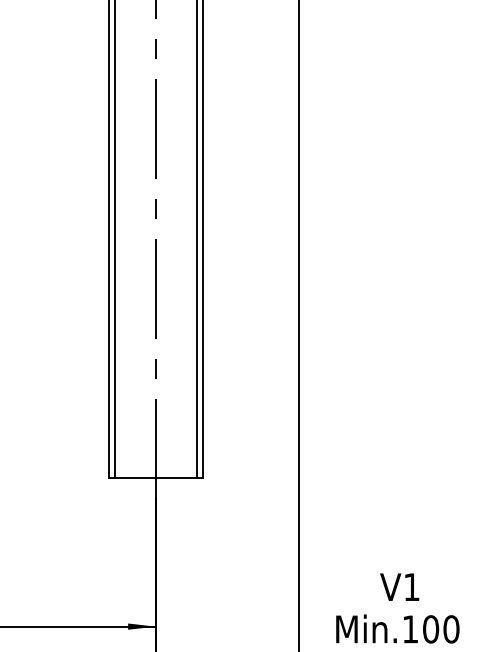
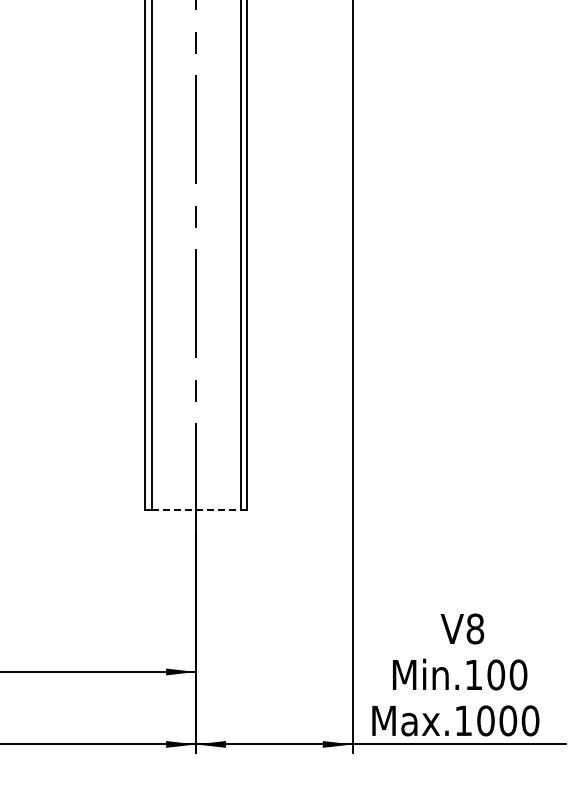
line: (156, 477) -> (196, 509), solid -> dashed
text: (411, 586) -> (475, 628), V1 -> V8

